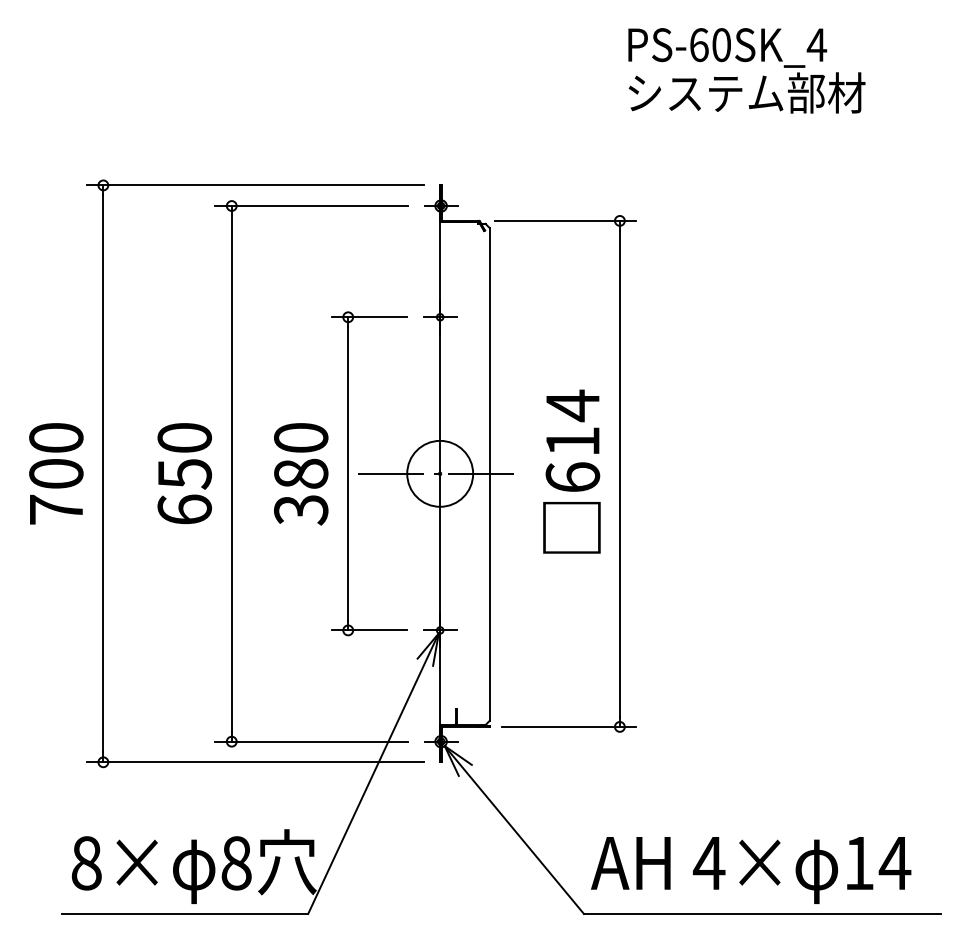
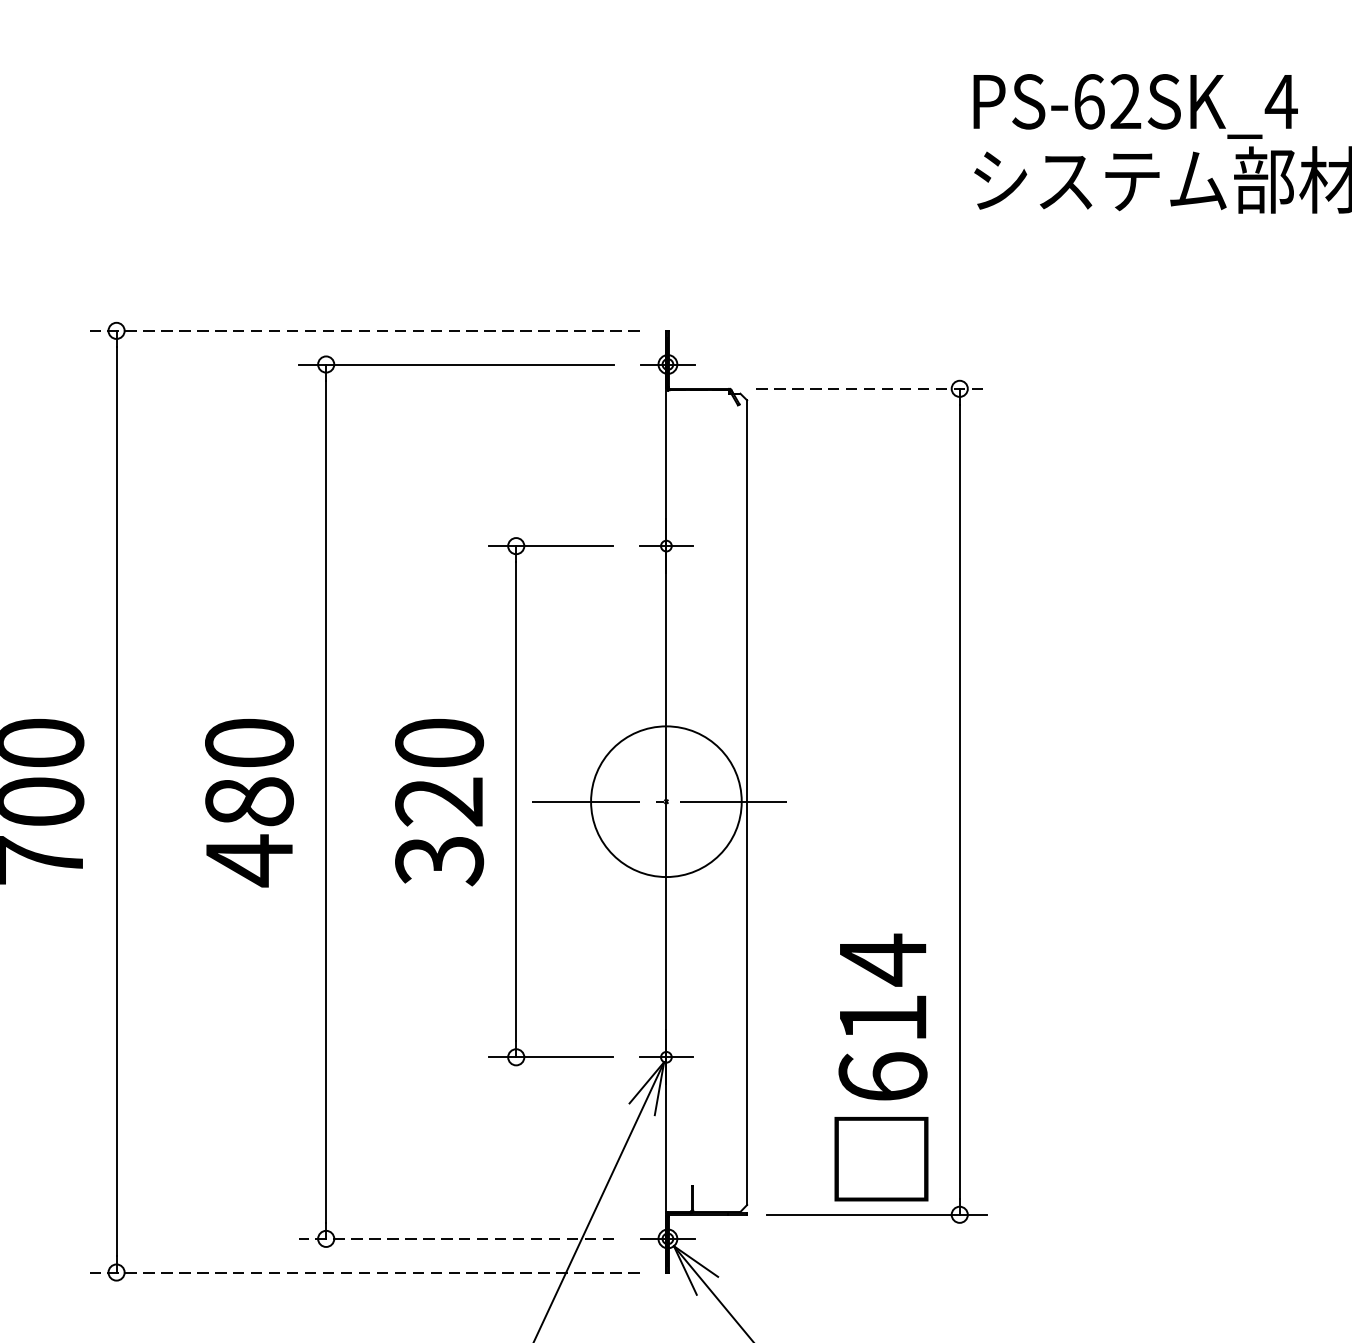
text: (721, 45) -> (1125, 102), PS-60SK_4 -> PS-62SK_4
line: (254, 185) -> (363, 331), solid -> dashed
line: (565, 220) -> (870, 388), solid -> dashed
text: (571, 471) -> (880, 1067), moved
text: (301, 473) -> (440, 801), 380 -> 320
circle: (440, 473) -> (666, 801), size x1.4
text: (184, 492) -> (249, 832), 650 -> 480
line: (311, 741) -> (456, 1238), solid -> dashed
line: (254, 762) -> (363, 1272), solid -> dashed

